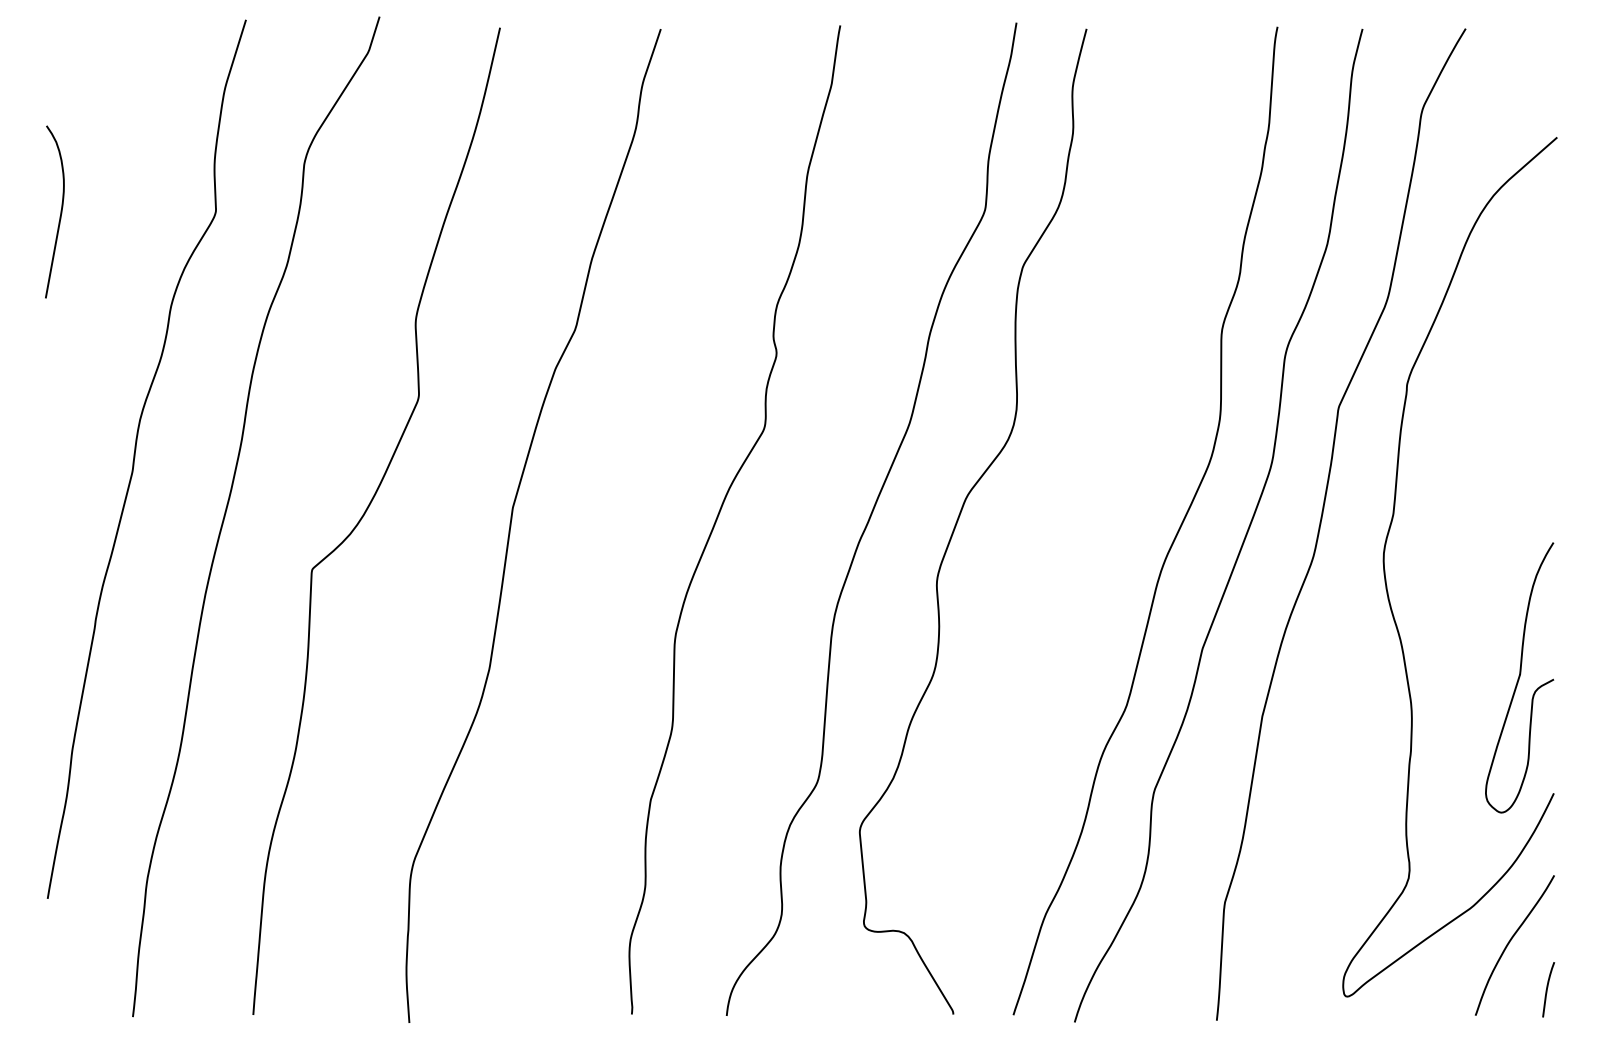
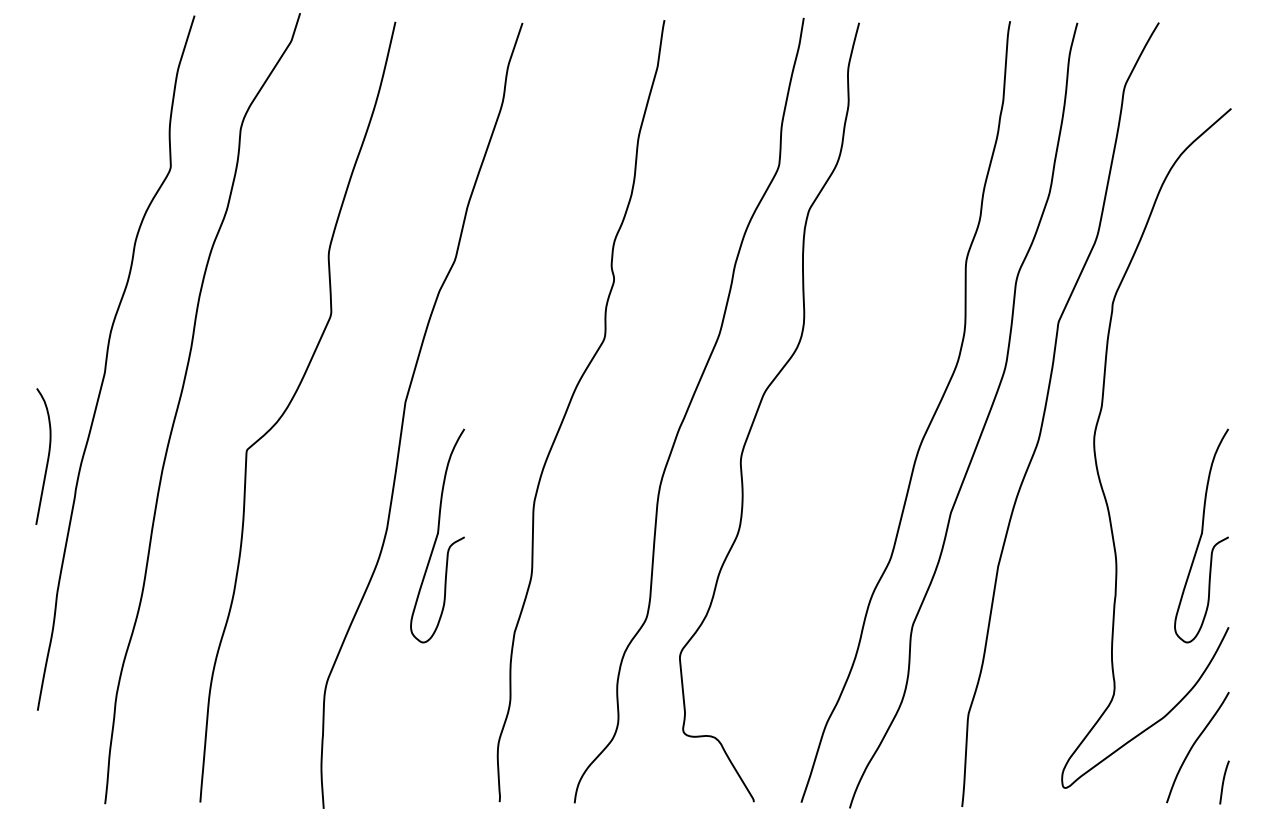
curve: (60, 211) -> (47, 456), moved
curve: (553, 677) -> (437, 535), added

